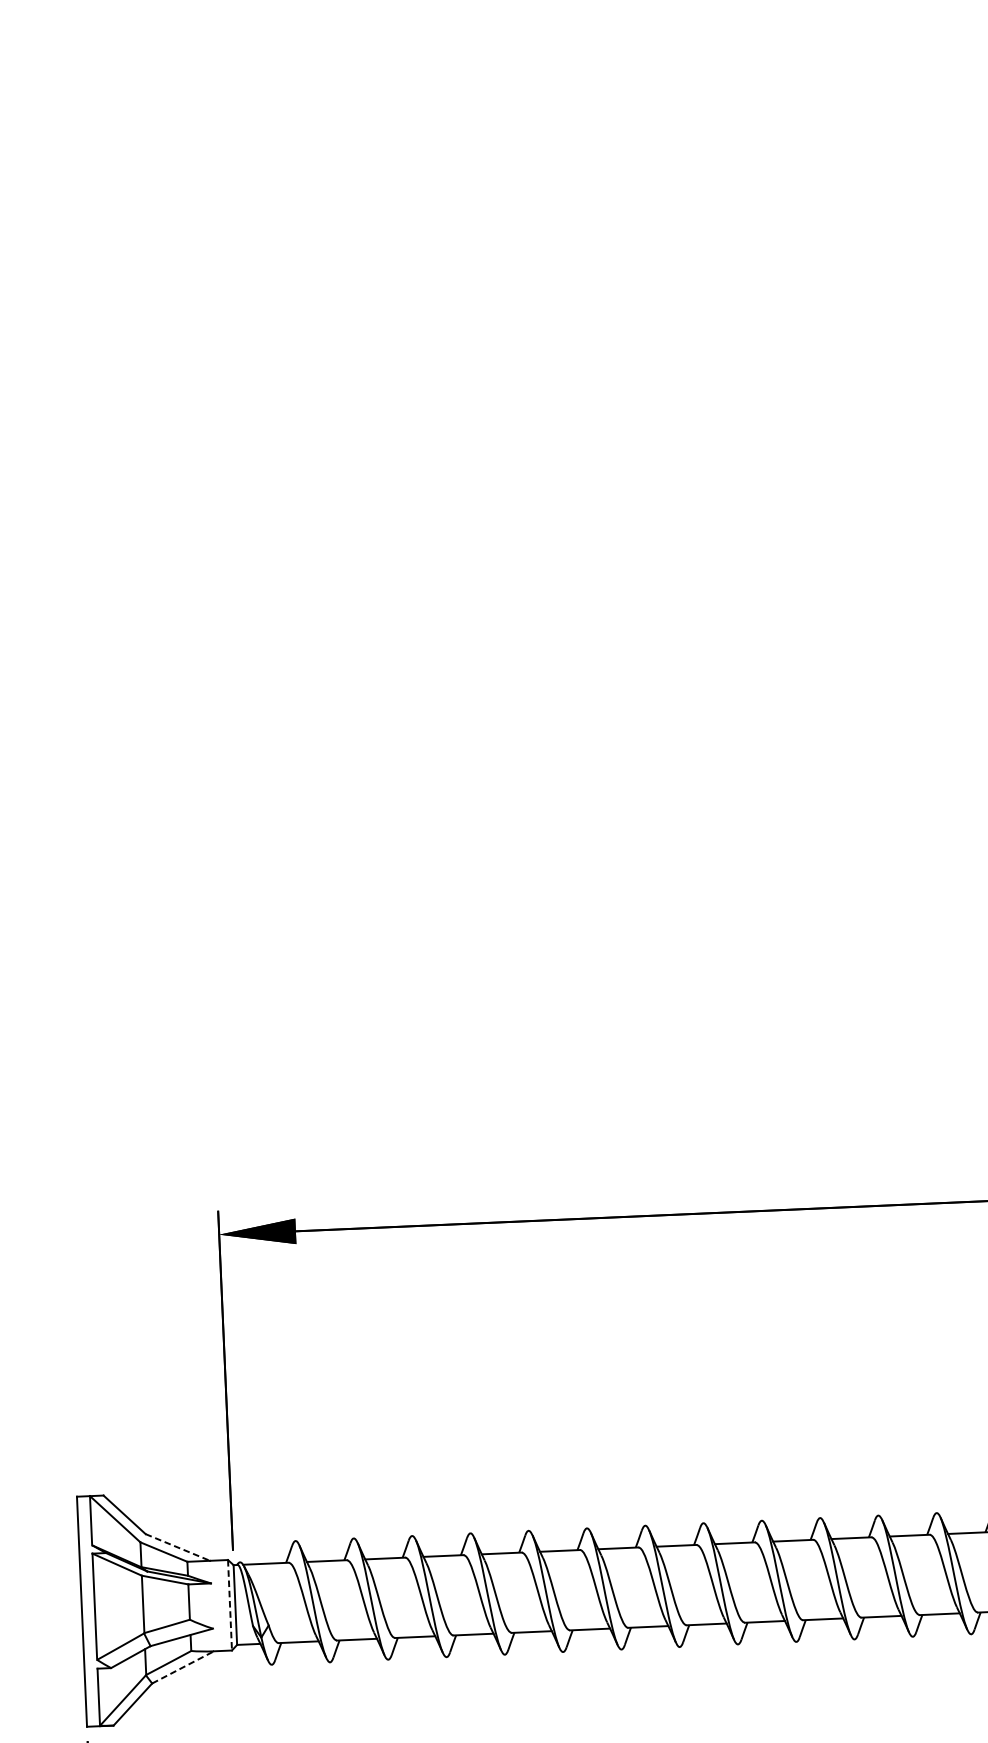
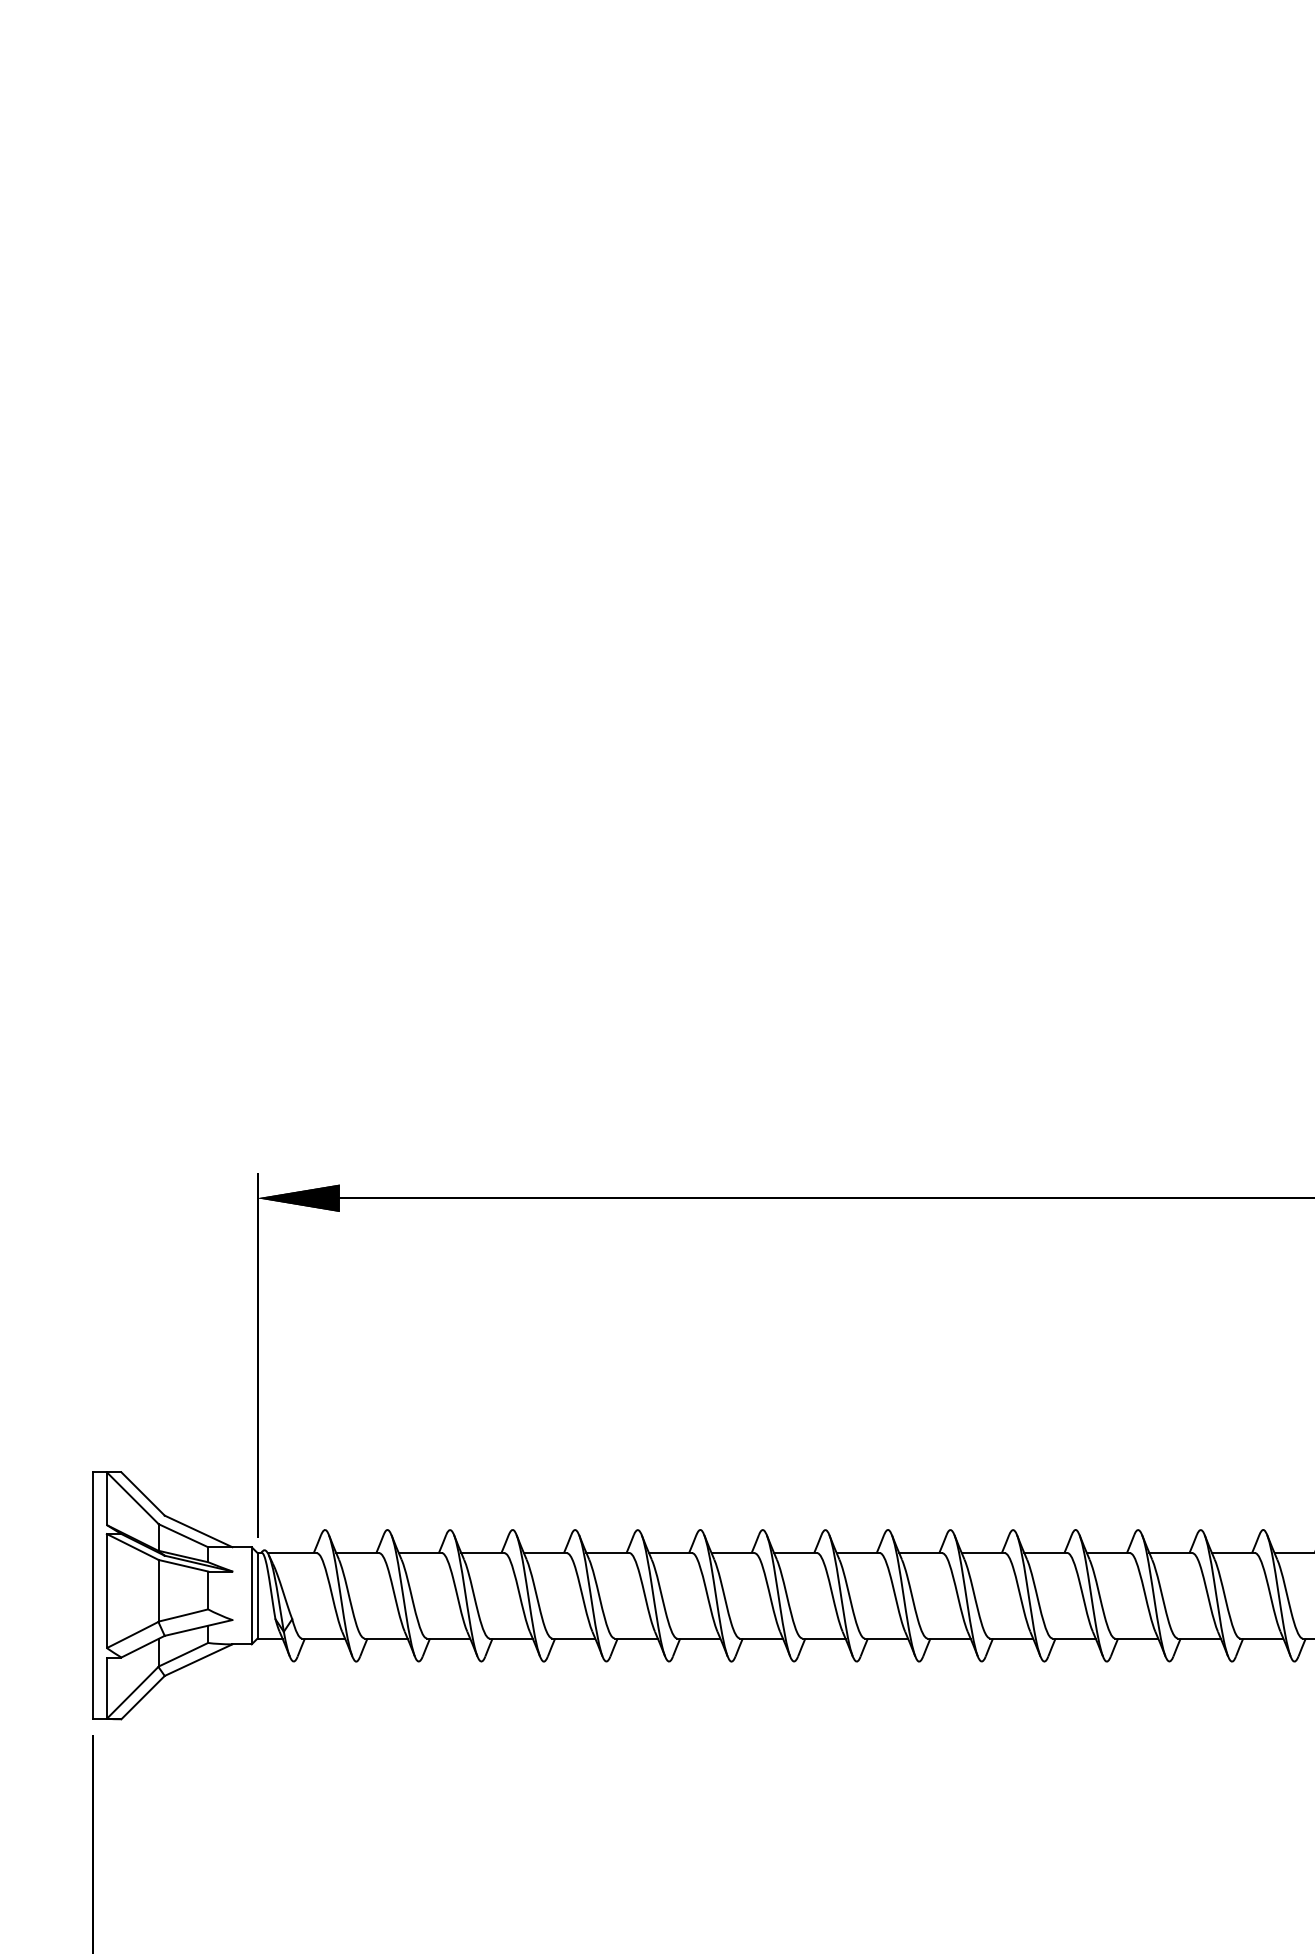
line: (178, 1547) -> (199, 1531), dashed -> solid
line: (229, 1605) -> (251, 1595), dashed -> solid
line: (183, 1666) -> (199, 1659), dashed -> solid

